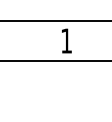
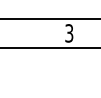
text: (66, 41) -> (69, 33), 1 -> 3

